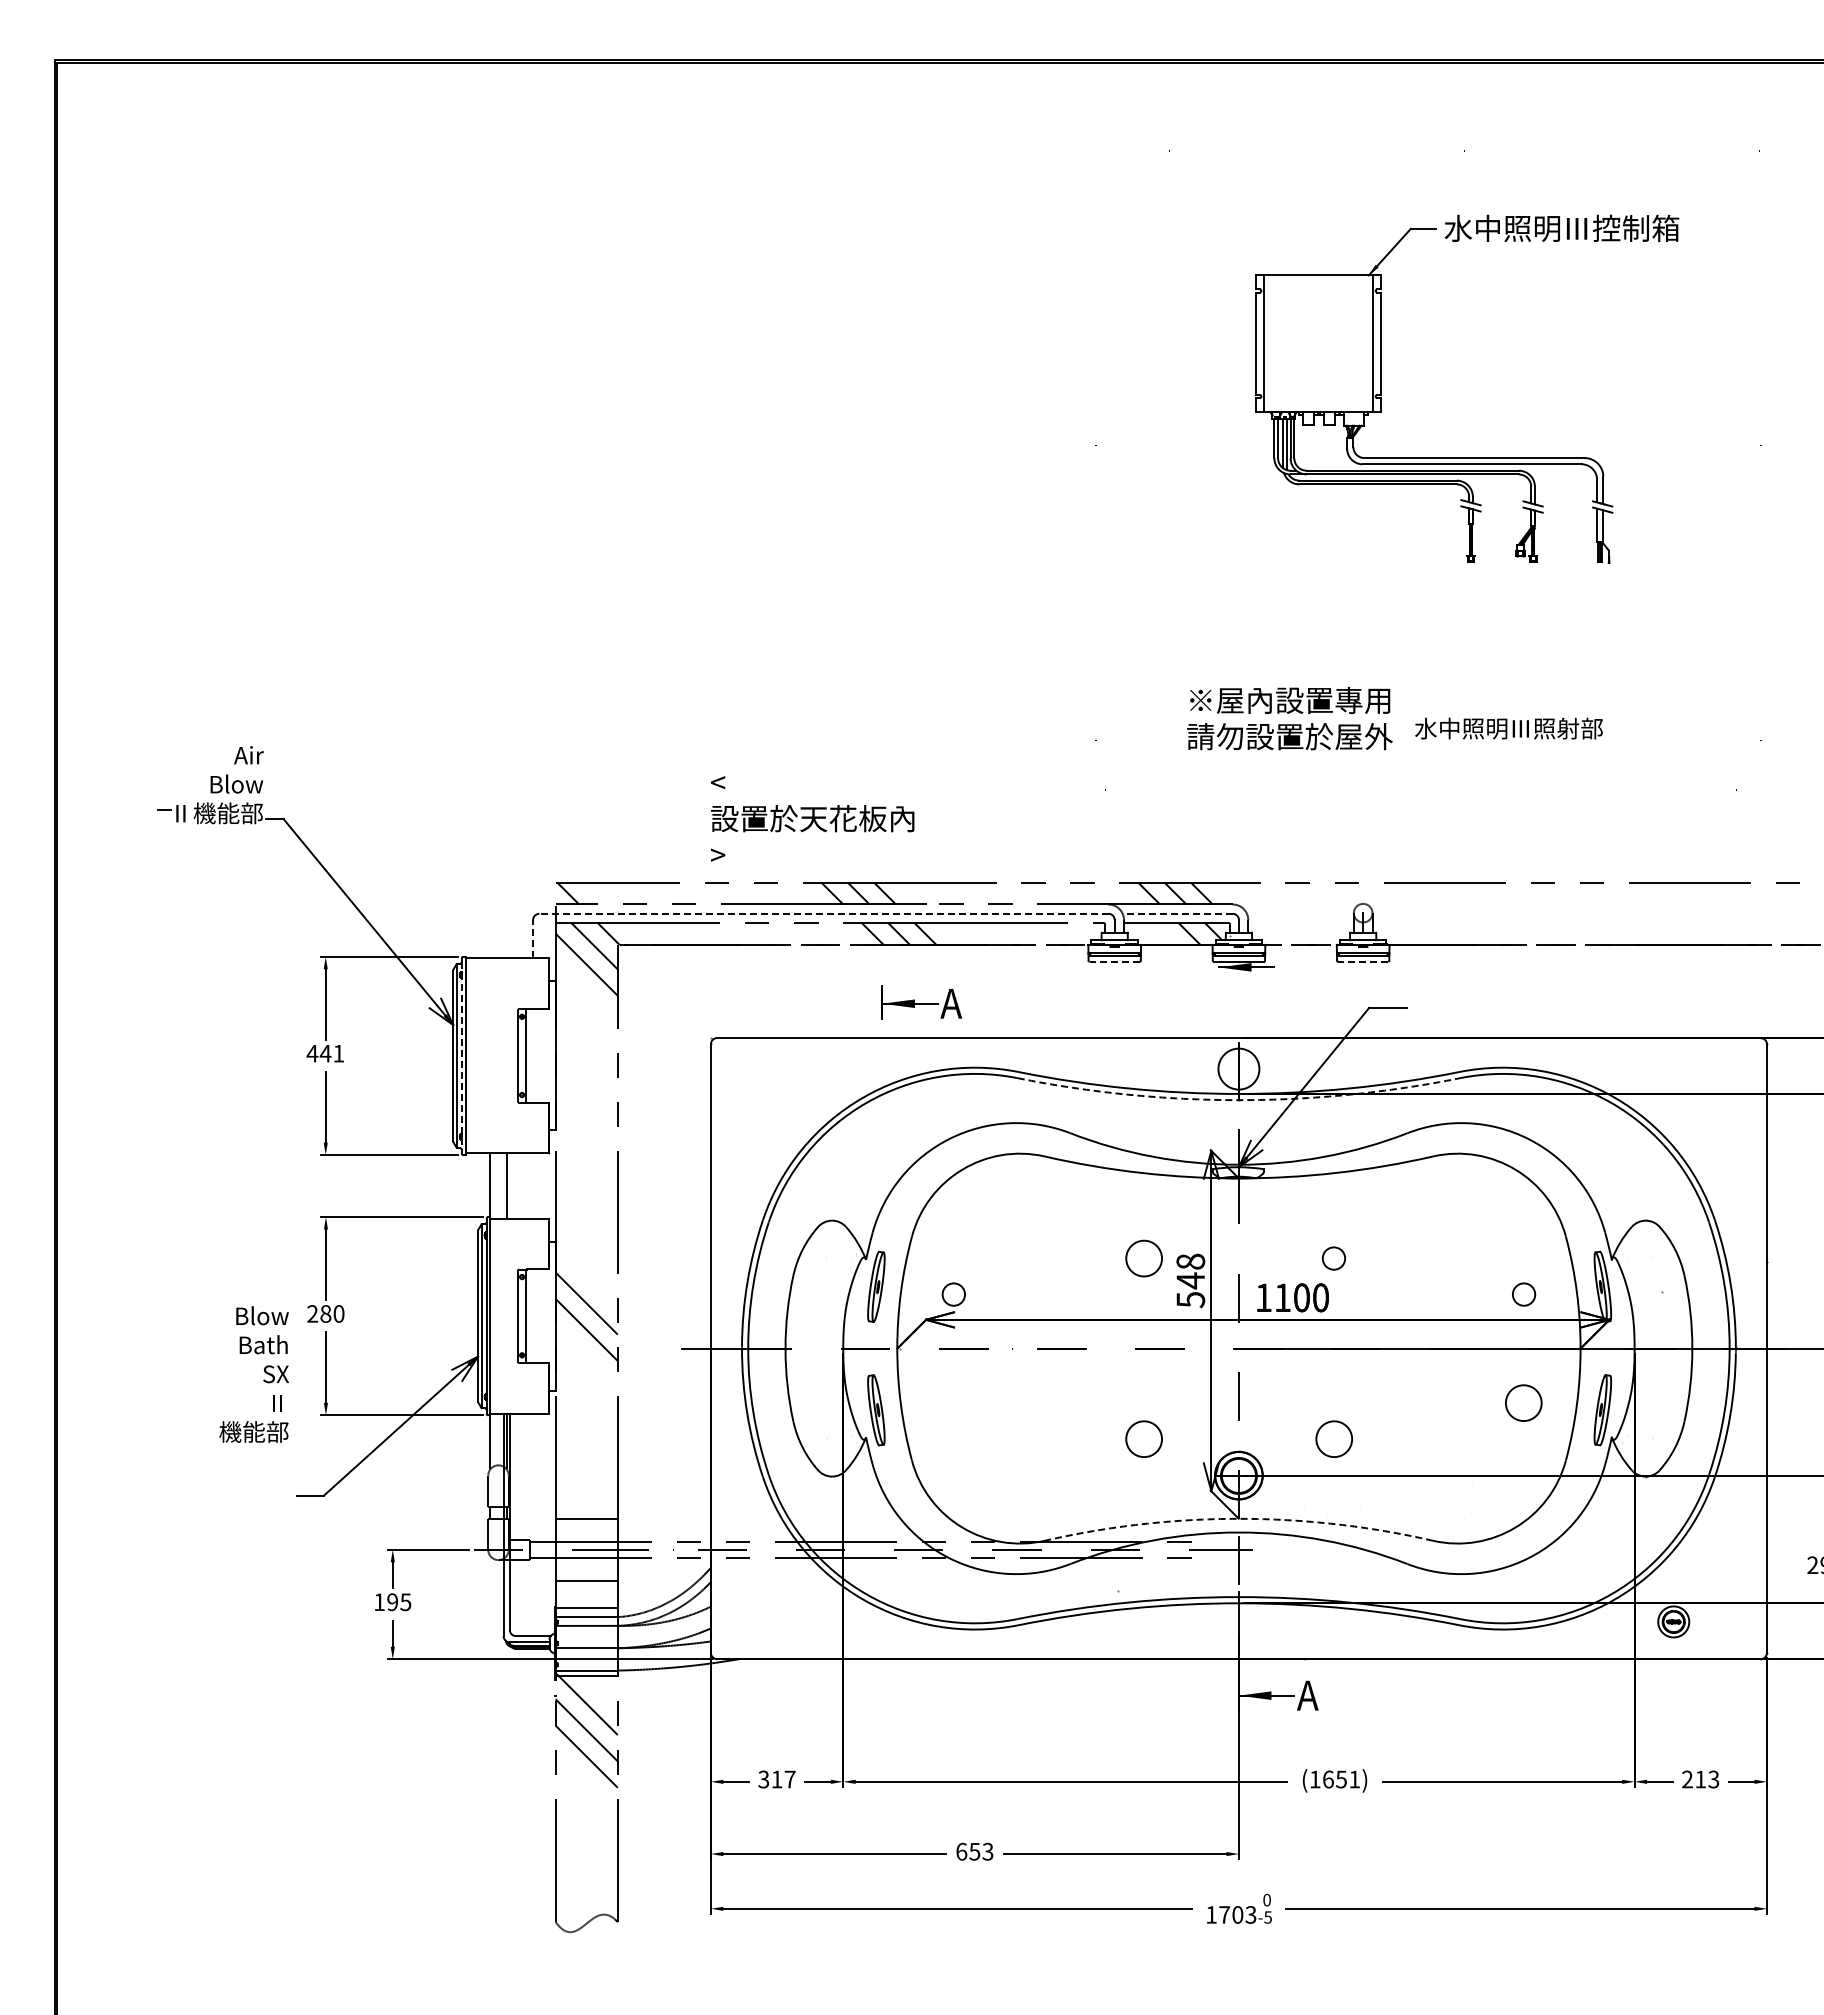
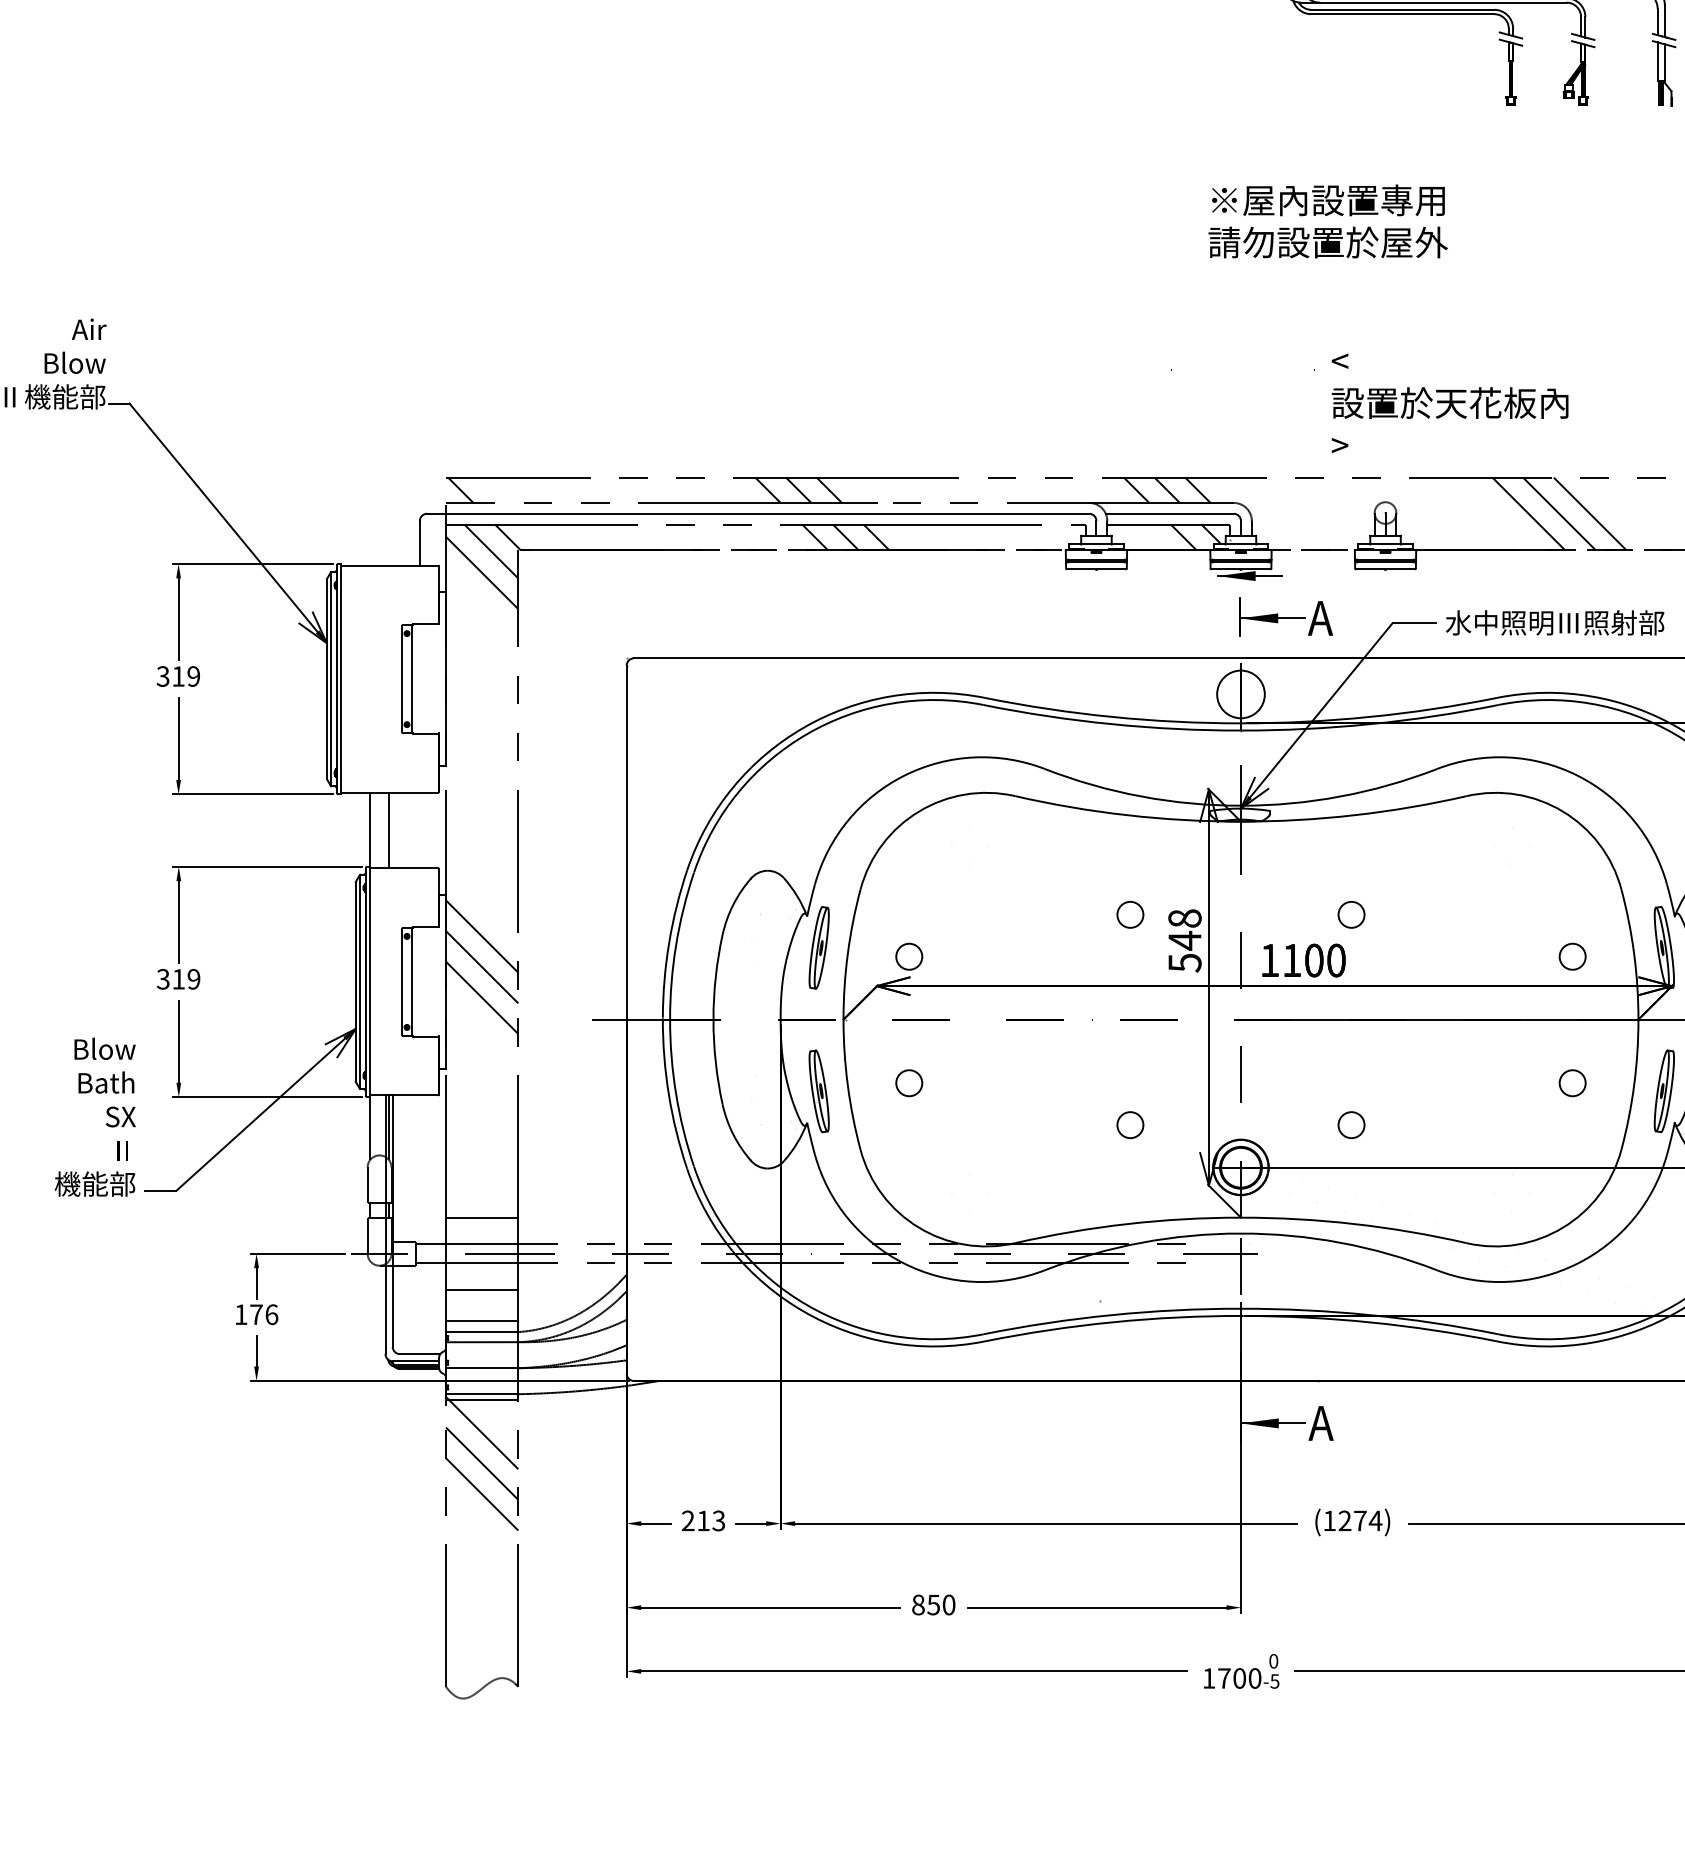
text: (1289, 718) -> (1327, 221), moved
text: (1508, 728) -> (1554, 622), moved
text: (812, 818) -> (1449, 402), moved
line: (823, 913) -> (757, 513), dashed -> solid
line: (1177, 913) -> (1169, 513), dashed -> solid
line: (1486, 913) -> (1528, 513), added
line: (1512, 913) -> (1559, 513), added
line: (1538, 913) -> (1589, 513), added
line: (533, 938) -> (420, 542), dashed -> solid
line: (1114, 961) -> (1096, 569), dashed -> solid
line: (1362, 961) -> (1384, 569), dashed -> solid
part: (921, 1002) -> (1285, 616), moved
text: (325, 1053) -> (178, 676), 441 -> 319
line: (461, 1056) -> (336, 679), dashed -> solid
arc: (1238, 1100) -> (1240, 730), dashed -> solid
circle: (1143, 1258) -> (1129, 914), size x0.62
line: (586, 1277) -> (481, 936), added
text: (325, 1313) -> (178, 978), 280 -> 319
text: (253, 1374) -> (94, 1117), moved
circle: (953, 1403) -> (908, 1083), added
circle: (1524, 1403) -> (1573, 1083), size x0.62
circle: (1143, 1439) -> (1129, 1125), size x0.62
circle: (1333, 1439) -> (1350, 1125), size x0.62
arc: (1238, 1518) -> (1240, 1217), dashed -> solid
text: (399, 1602) -> (264, 1315), 195 -> 176
text: (776, 1779) -> (702, 1520), 317 -> 213
text: (1341, 1779) -> (1360, 1520), (1651) -> (1274)
text: (974, 1851) -> (933, 1604), 653 -> 850
text: (1250, 1914) -> (1254, 1677), 1703 -> 1700

